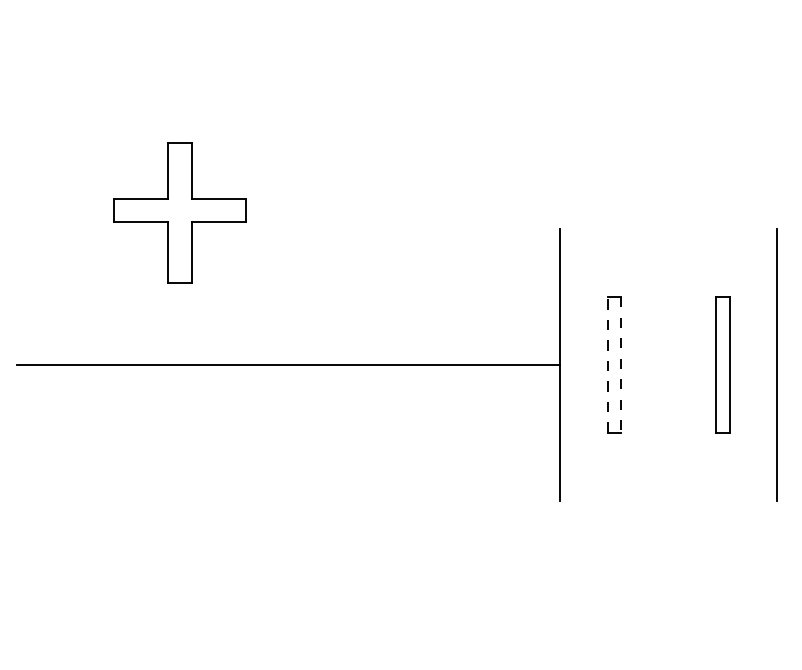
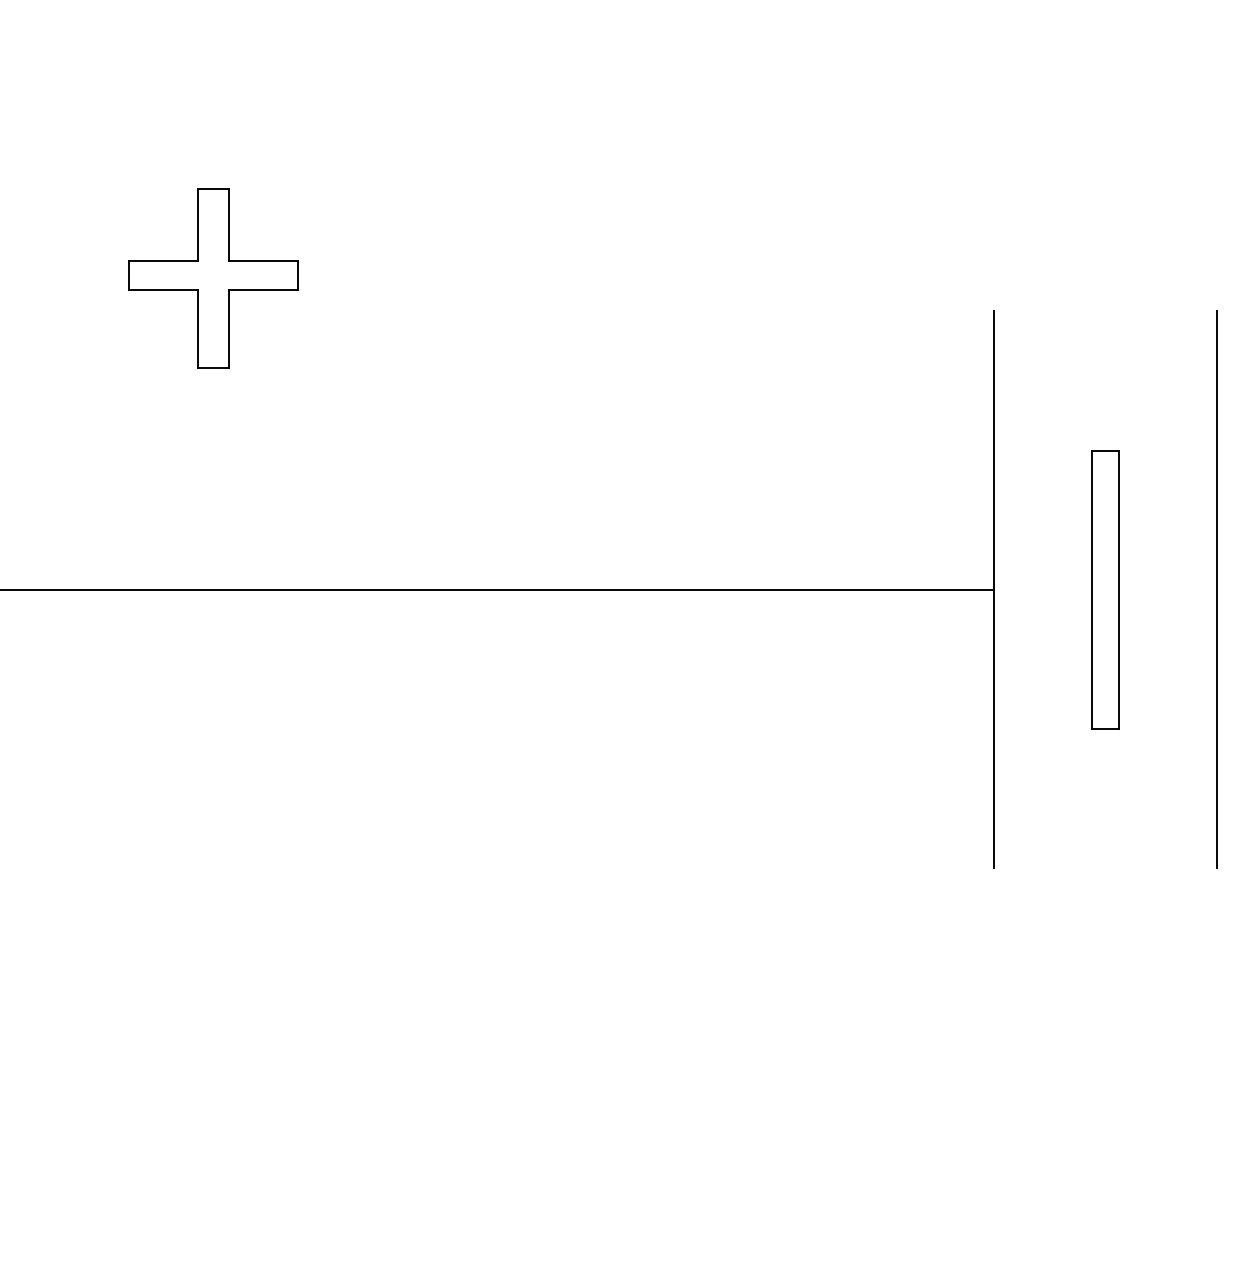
part: (179, 212) -> (212, 277), size x0.62
line: (607, 364) -> (1091, 589), dashed -> solid
line: (621, 364) -> (1119, 589), dashed -> solid
line: (668, 364) -> (1216, 589), added

